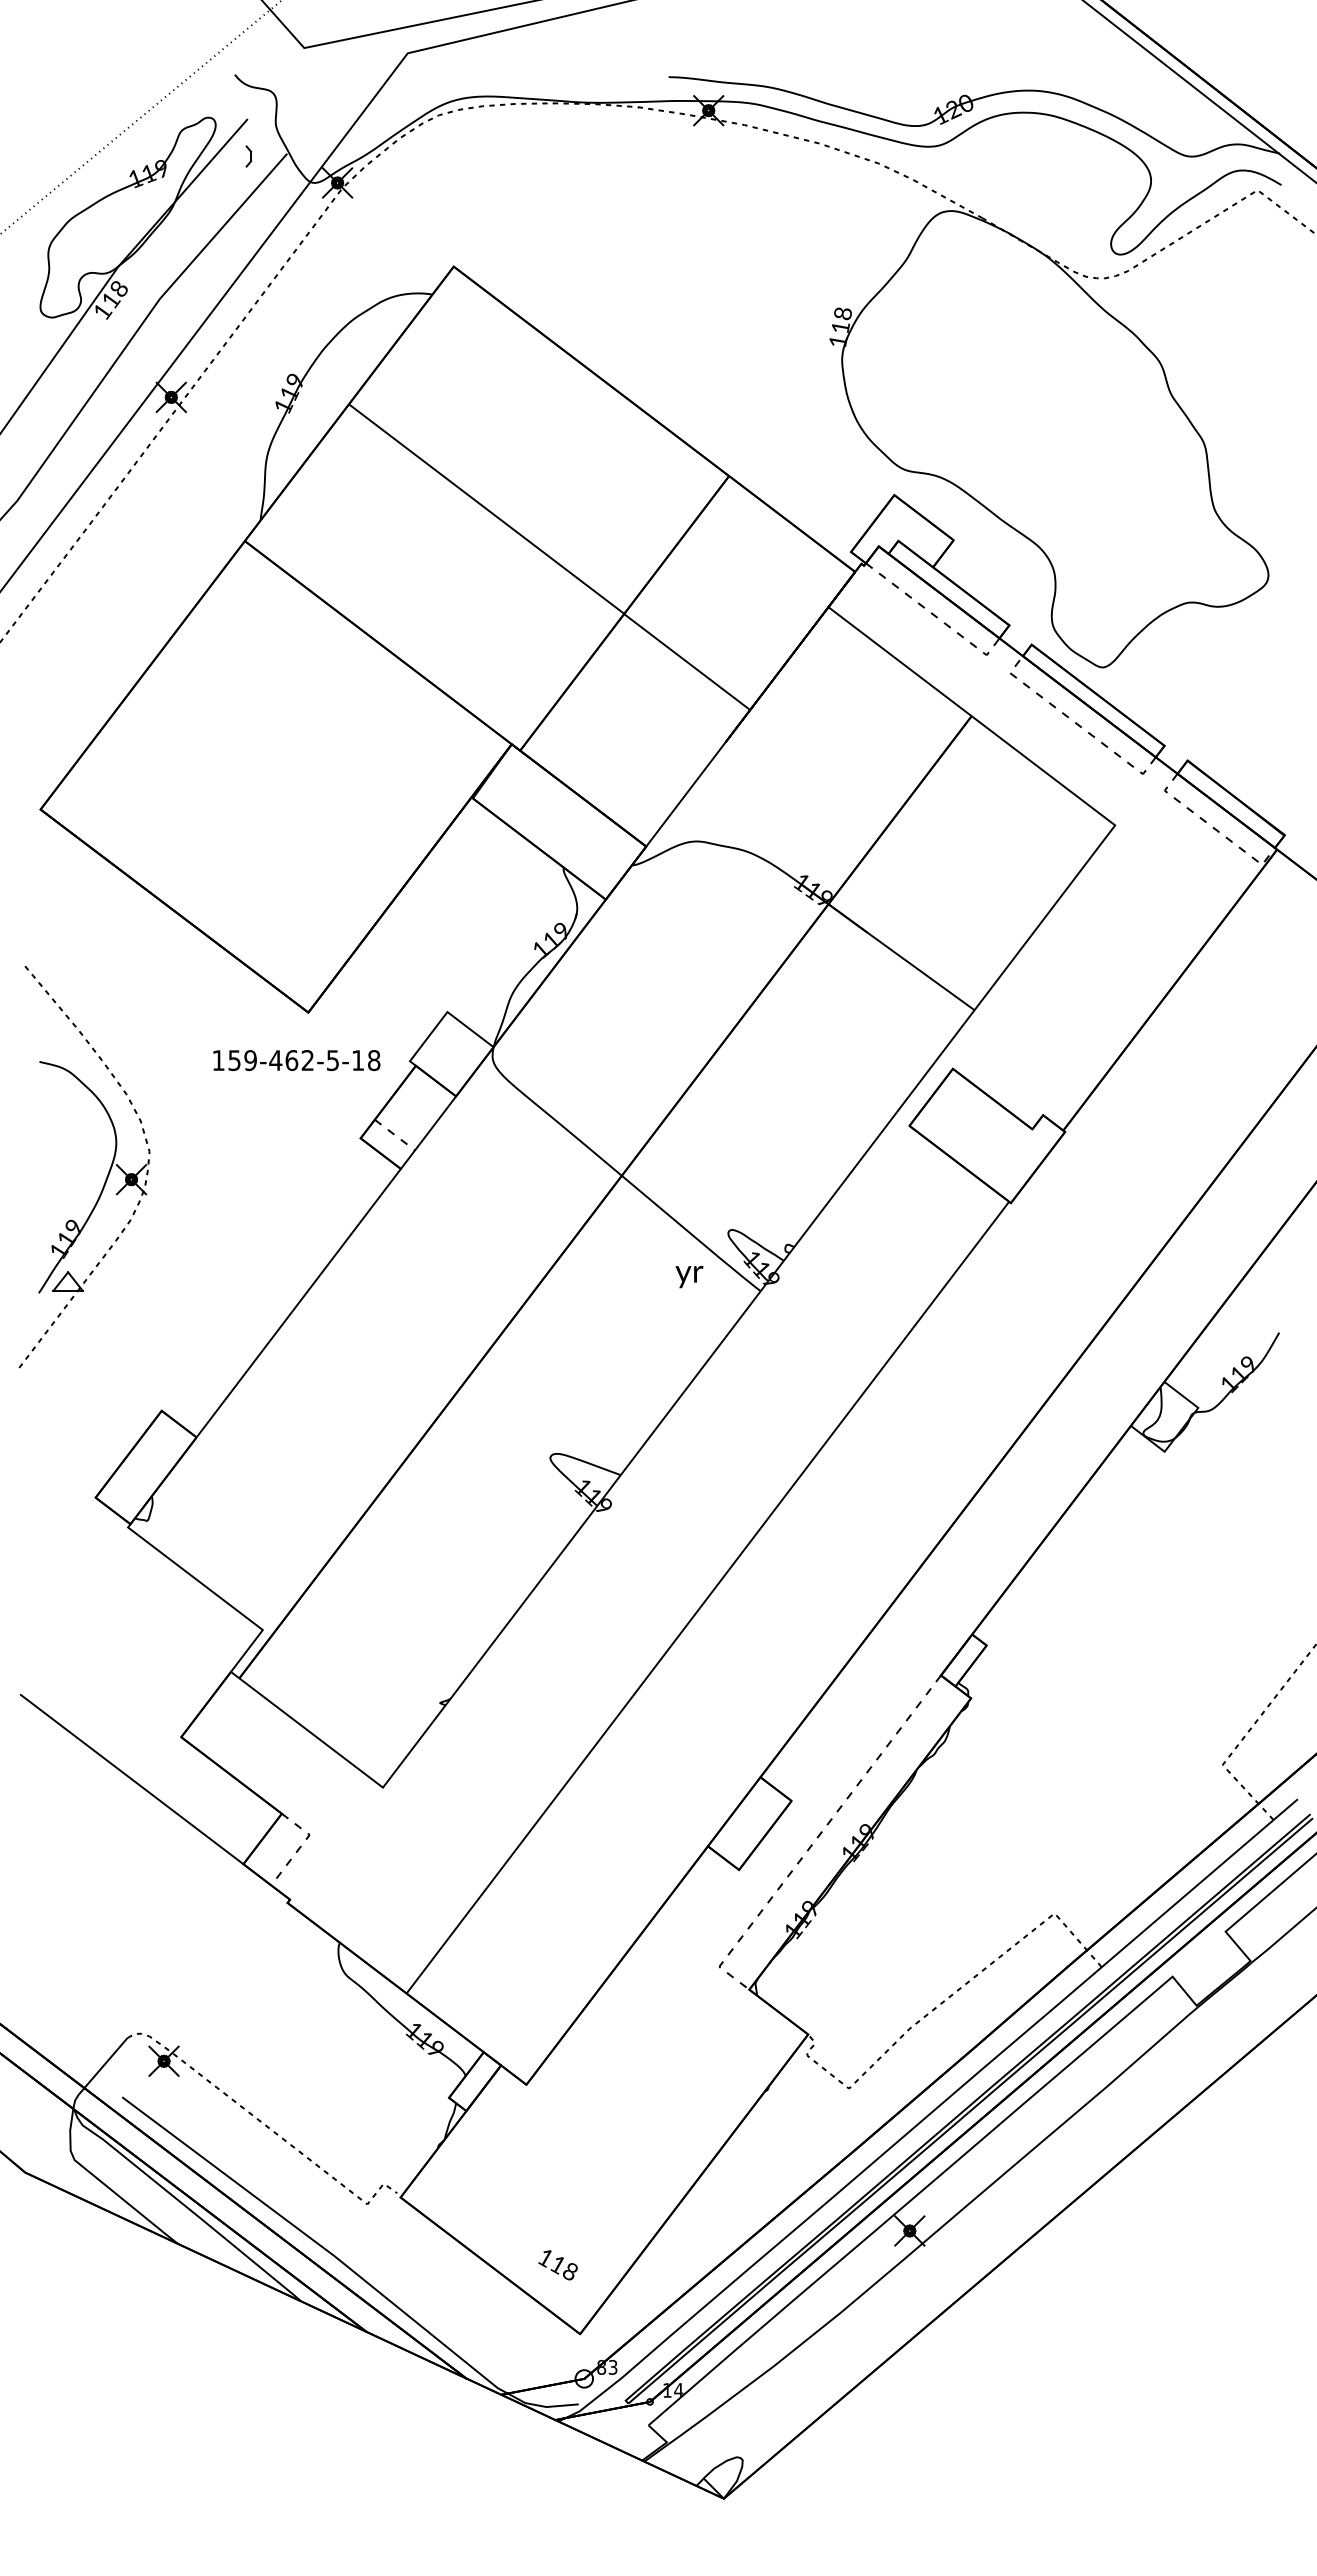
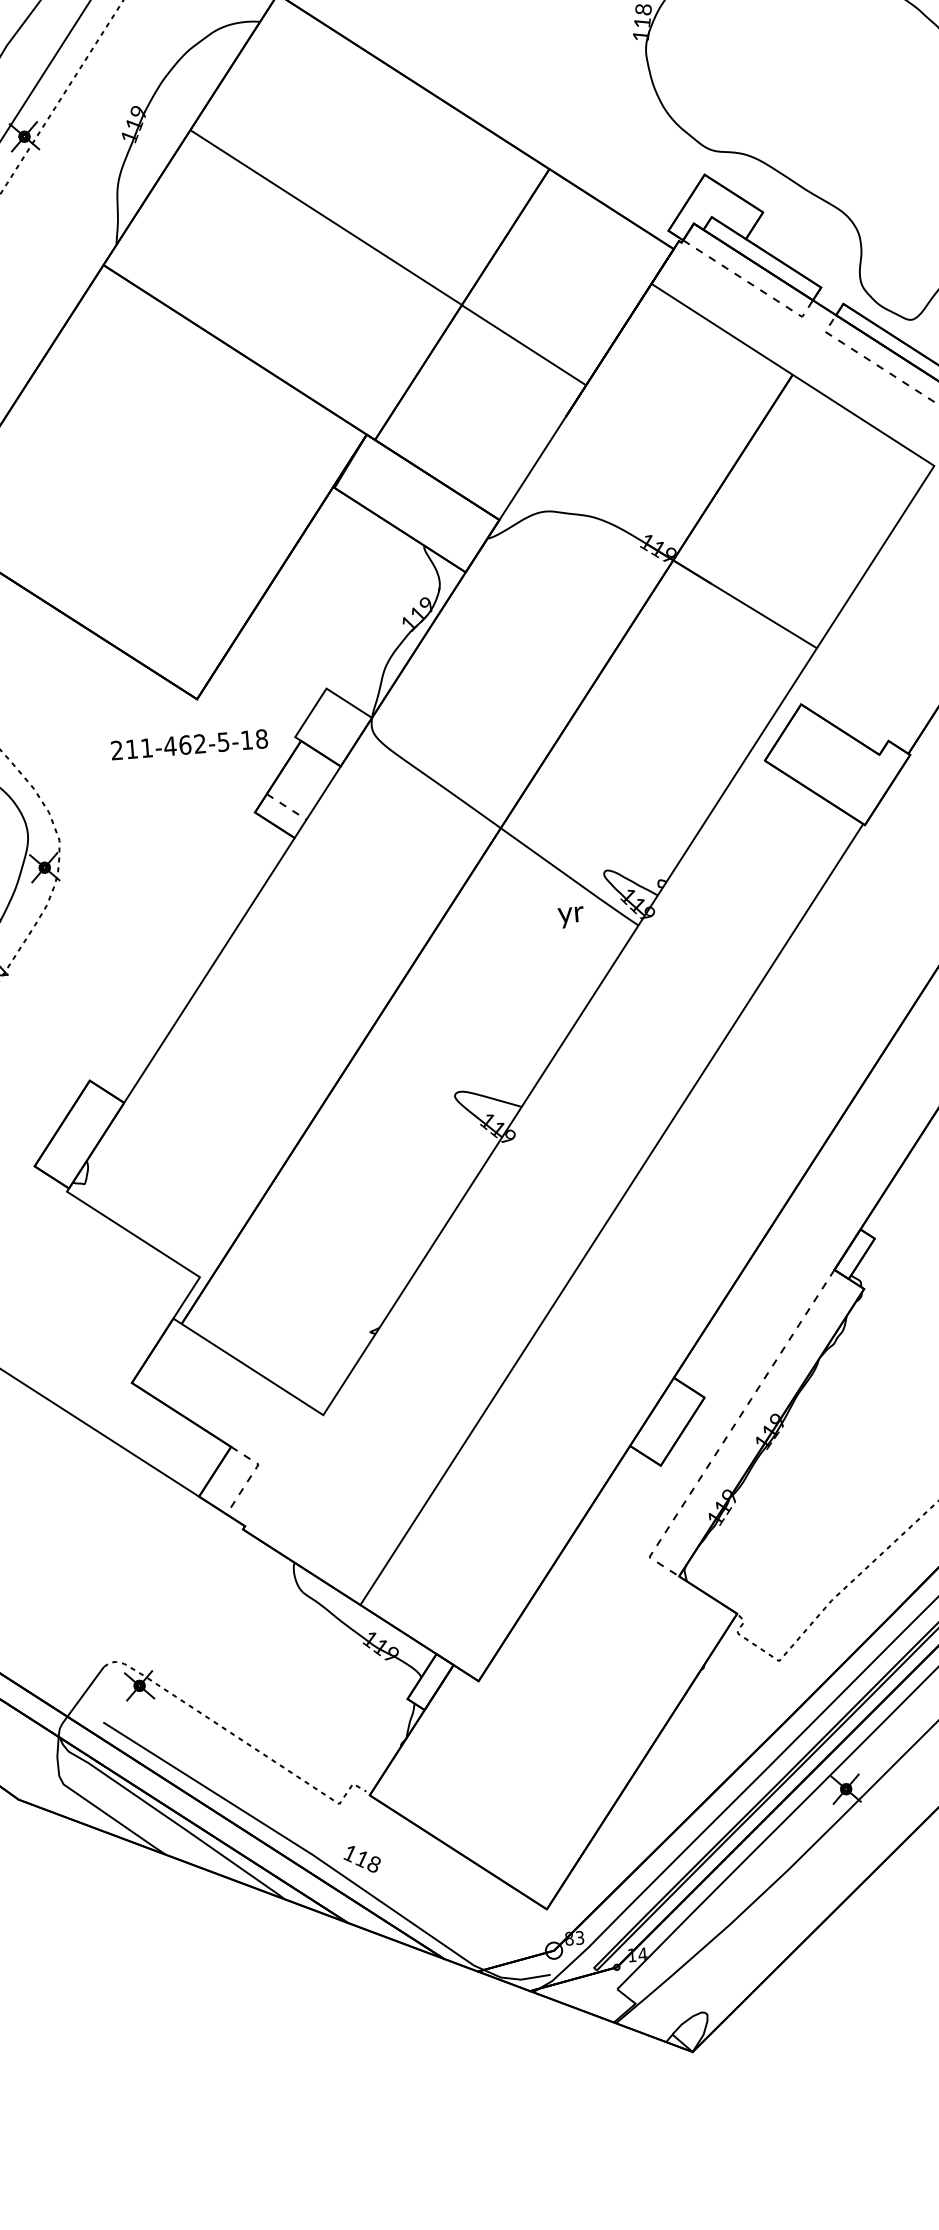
text: (234, 1060) -> (131, 749), 159-462-5-18 -> 211-462-5-18
text: (557, 2265) -> (361, 1859), moved

